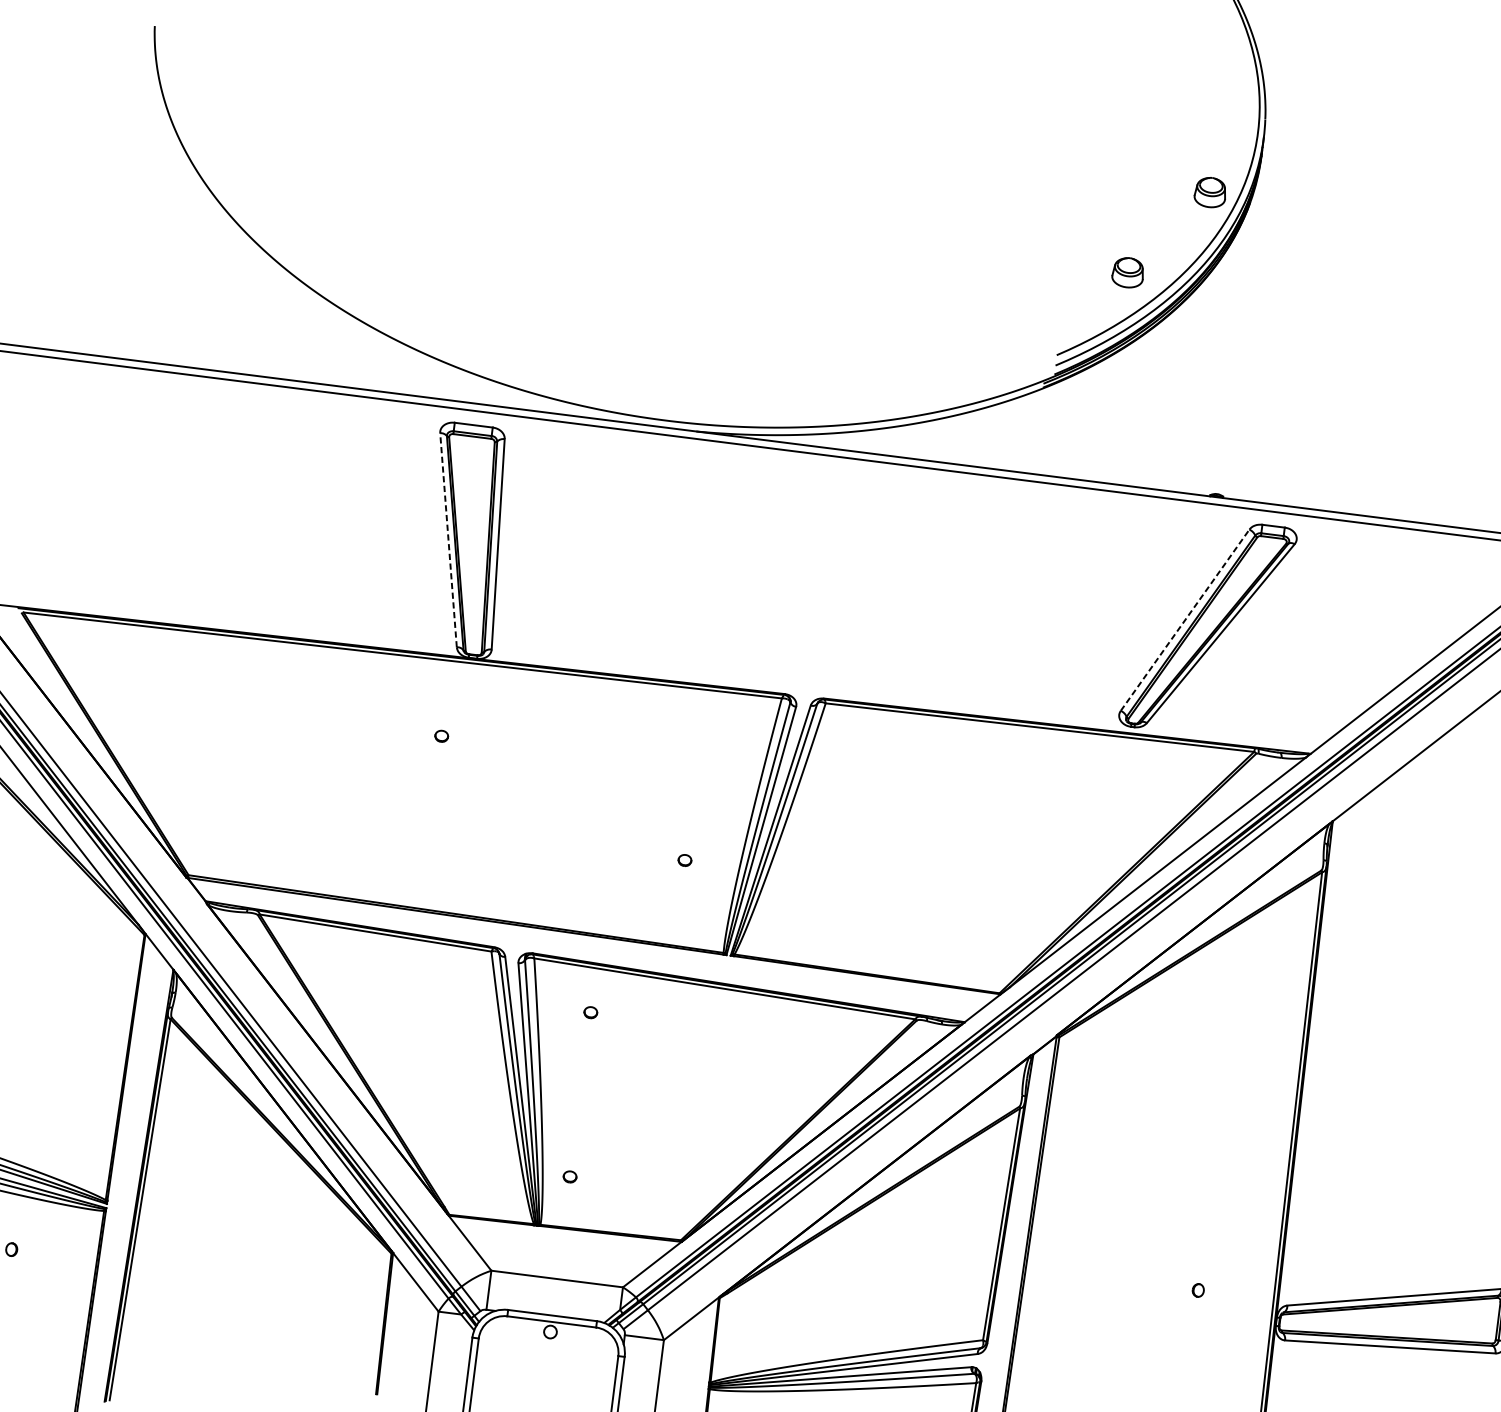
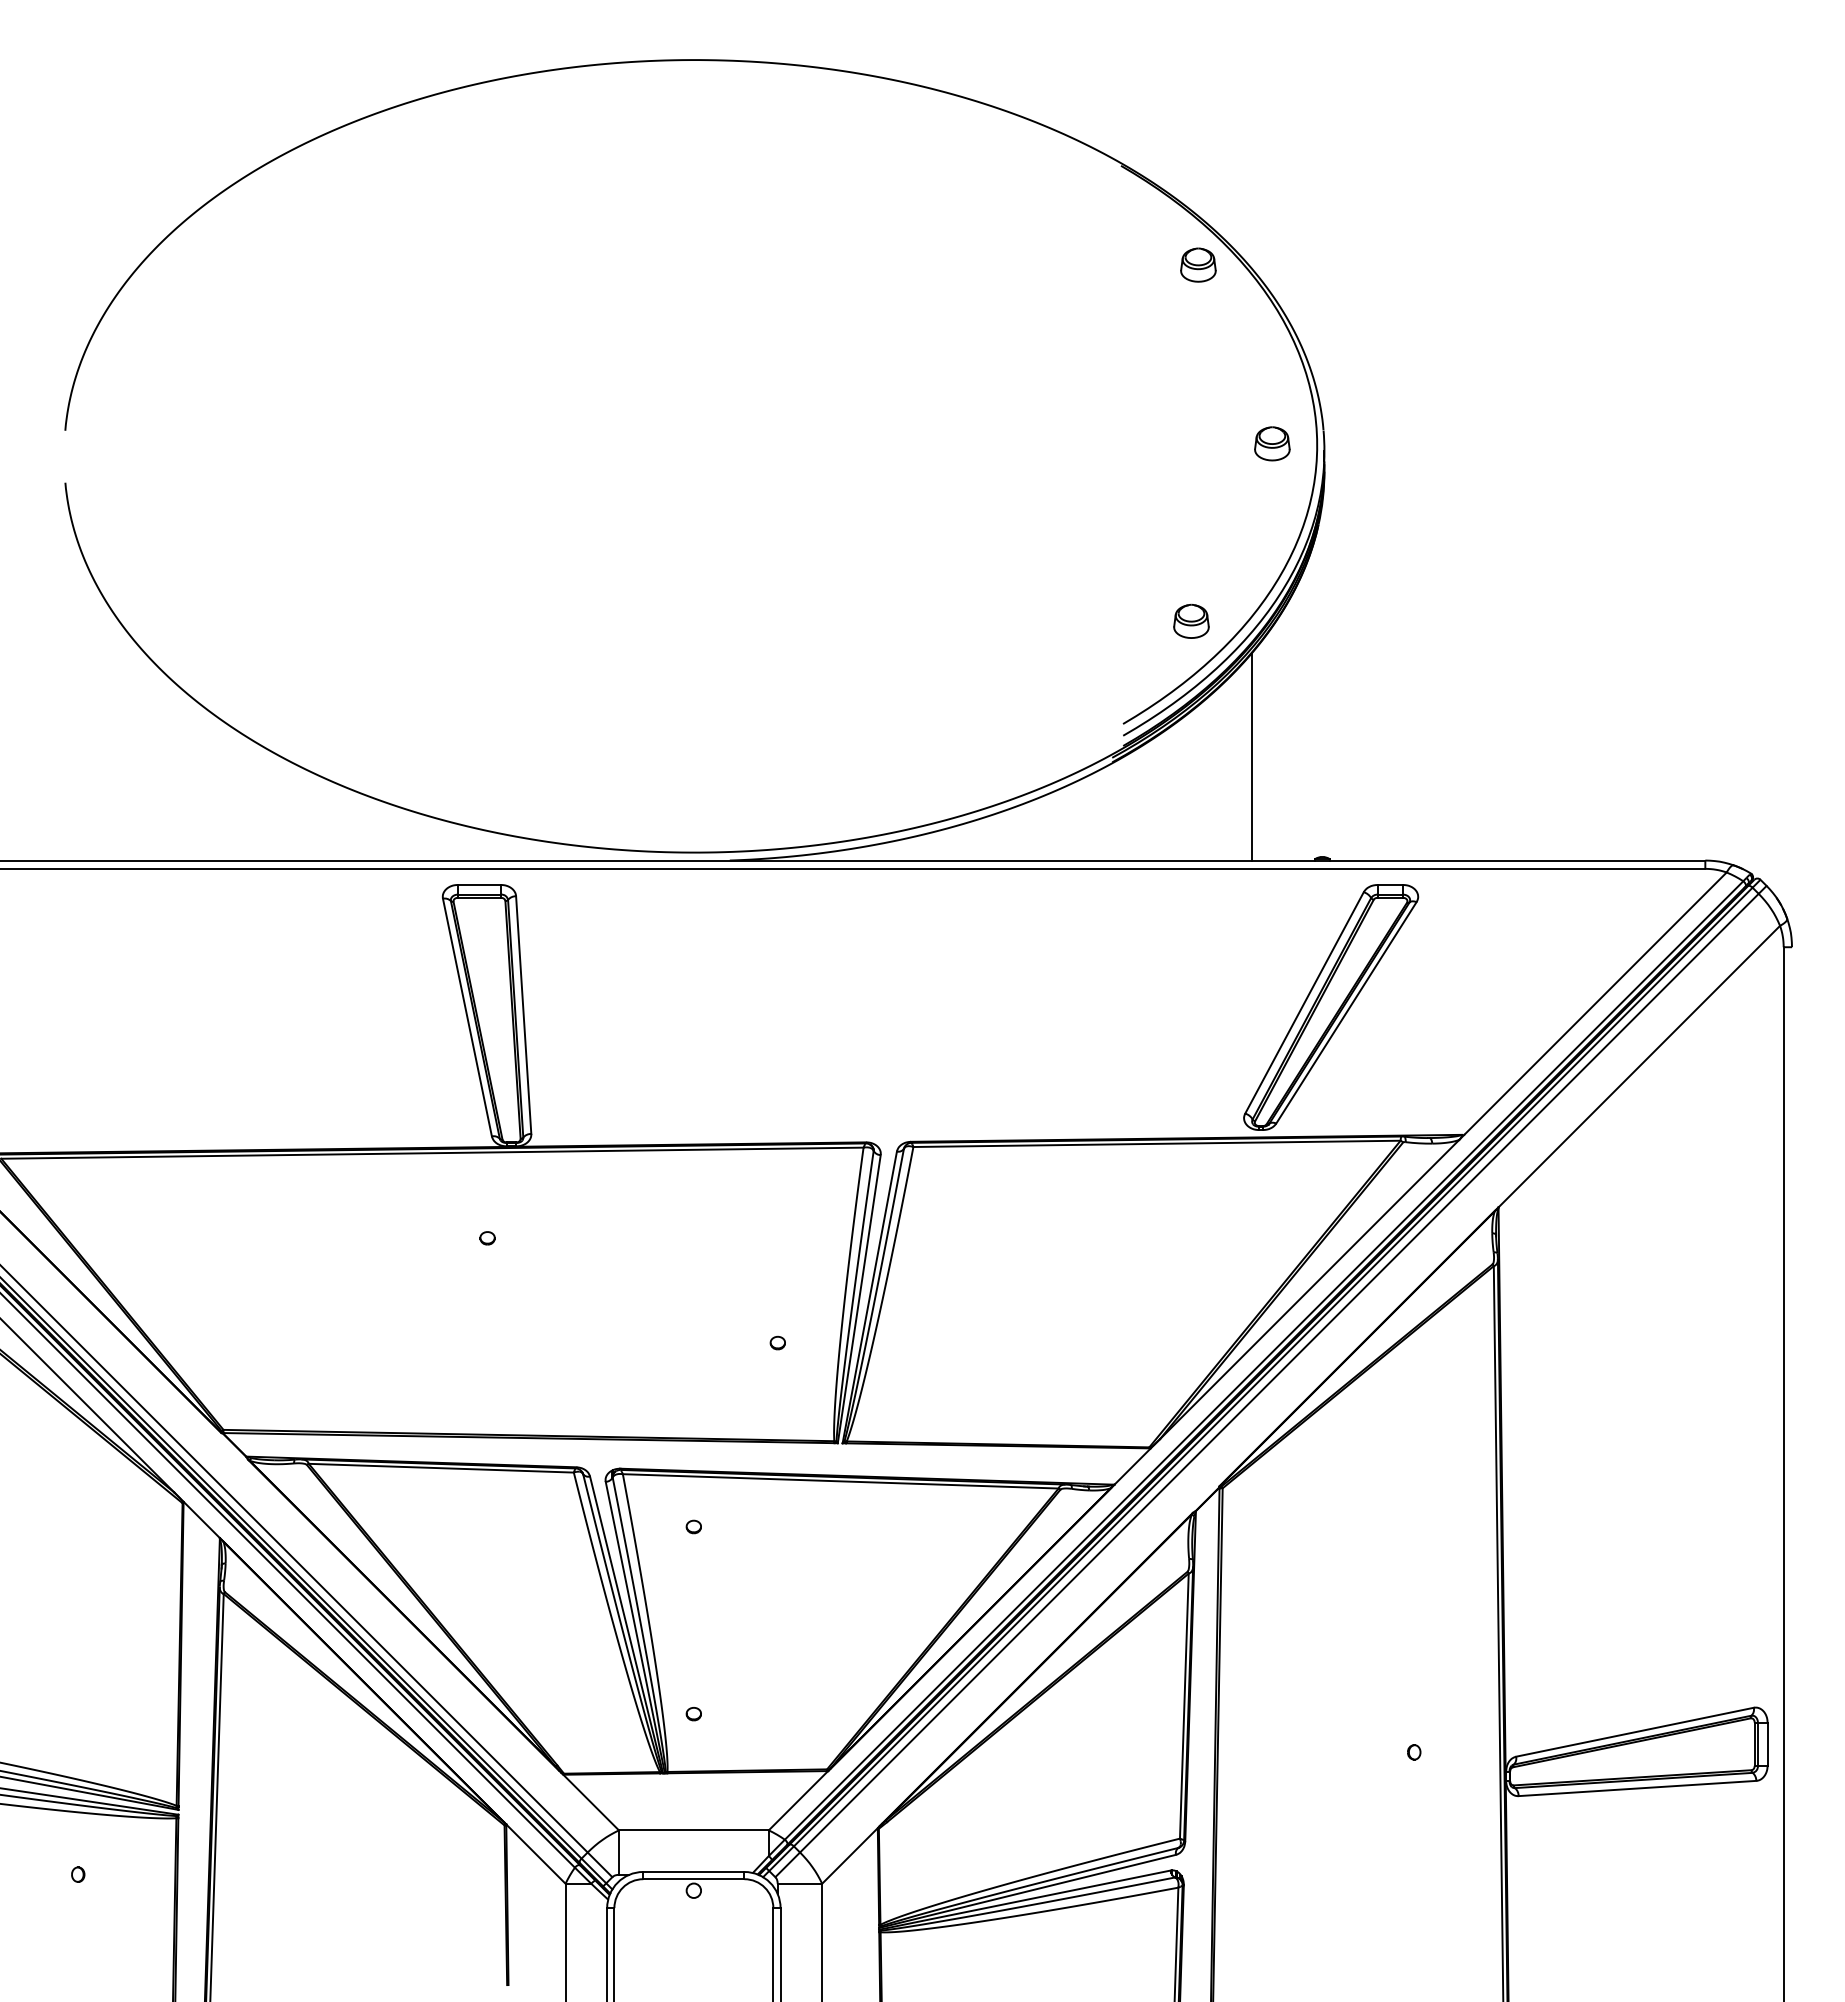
part: (1210, 192) -> (1272, 443), moved
line: (1166, 398) -> (1252, 756), added
line: (448, 540) -> (467, 1017), dashed -> solid
line: (1185, 619) -> (1304, 1002), dashed -> solid

